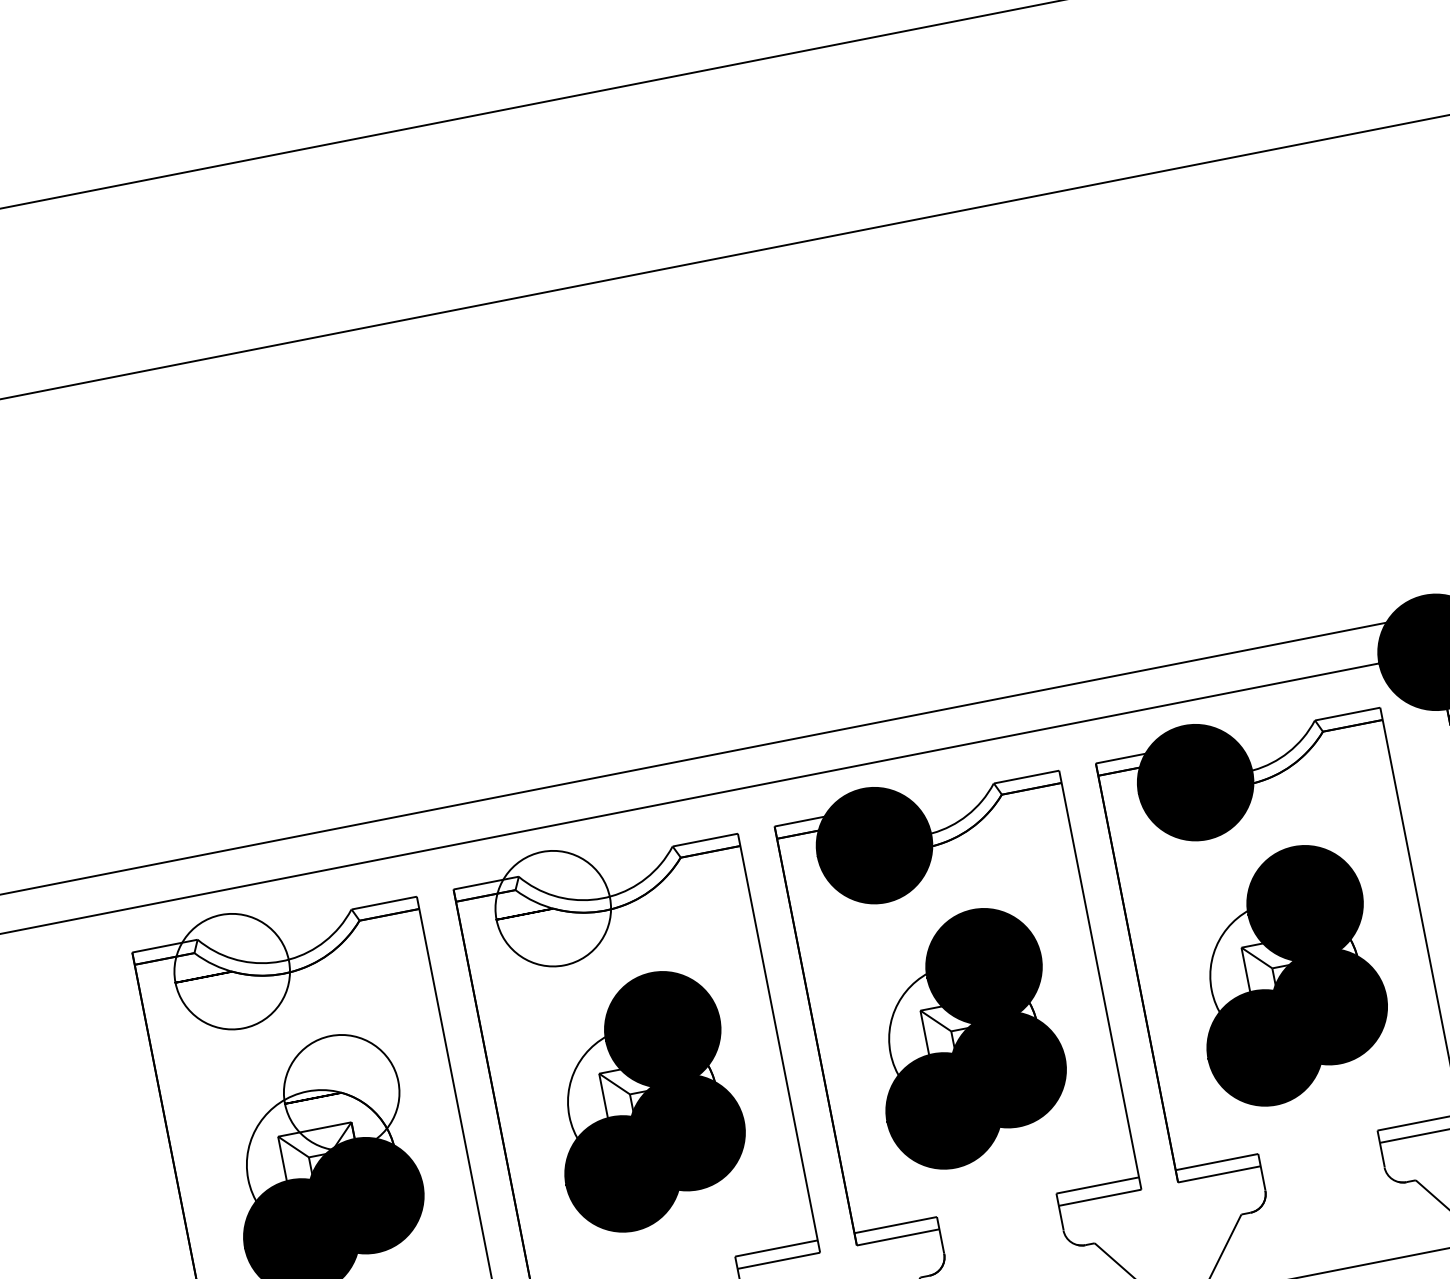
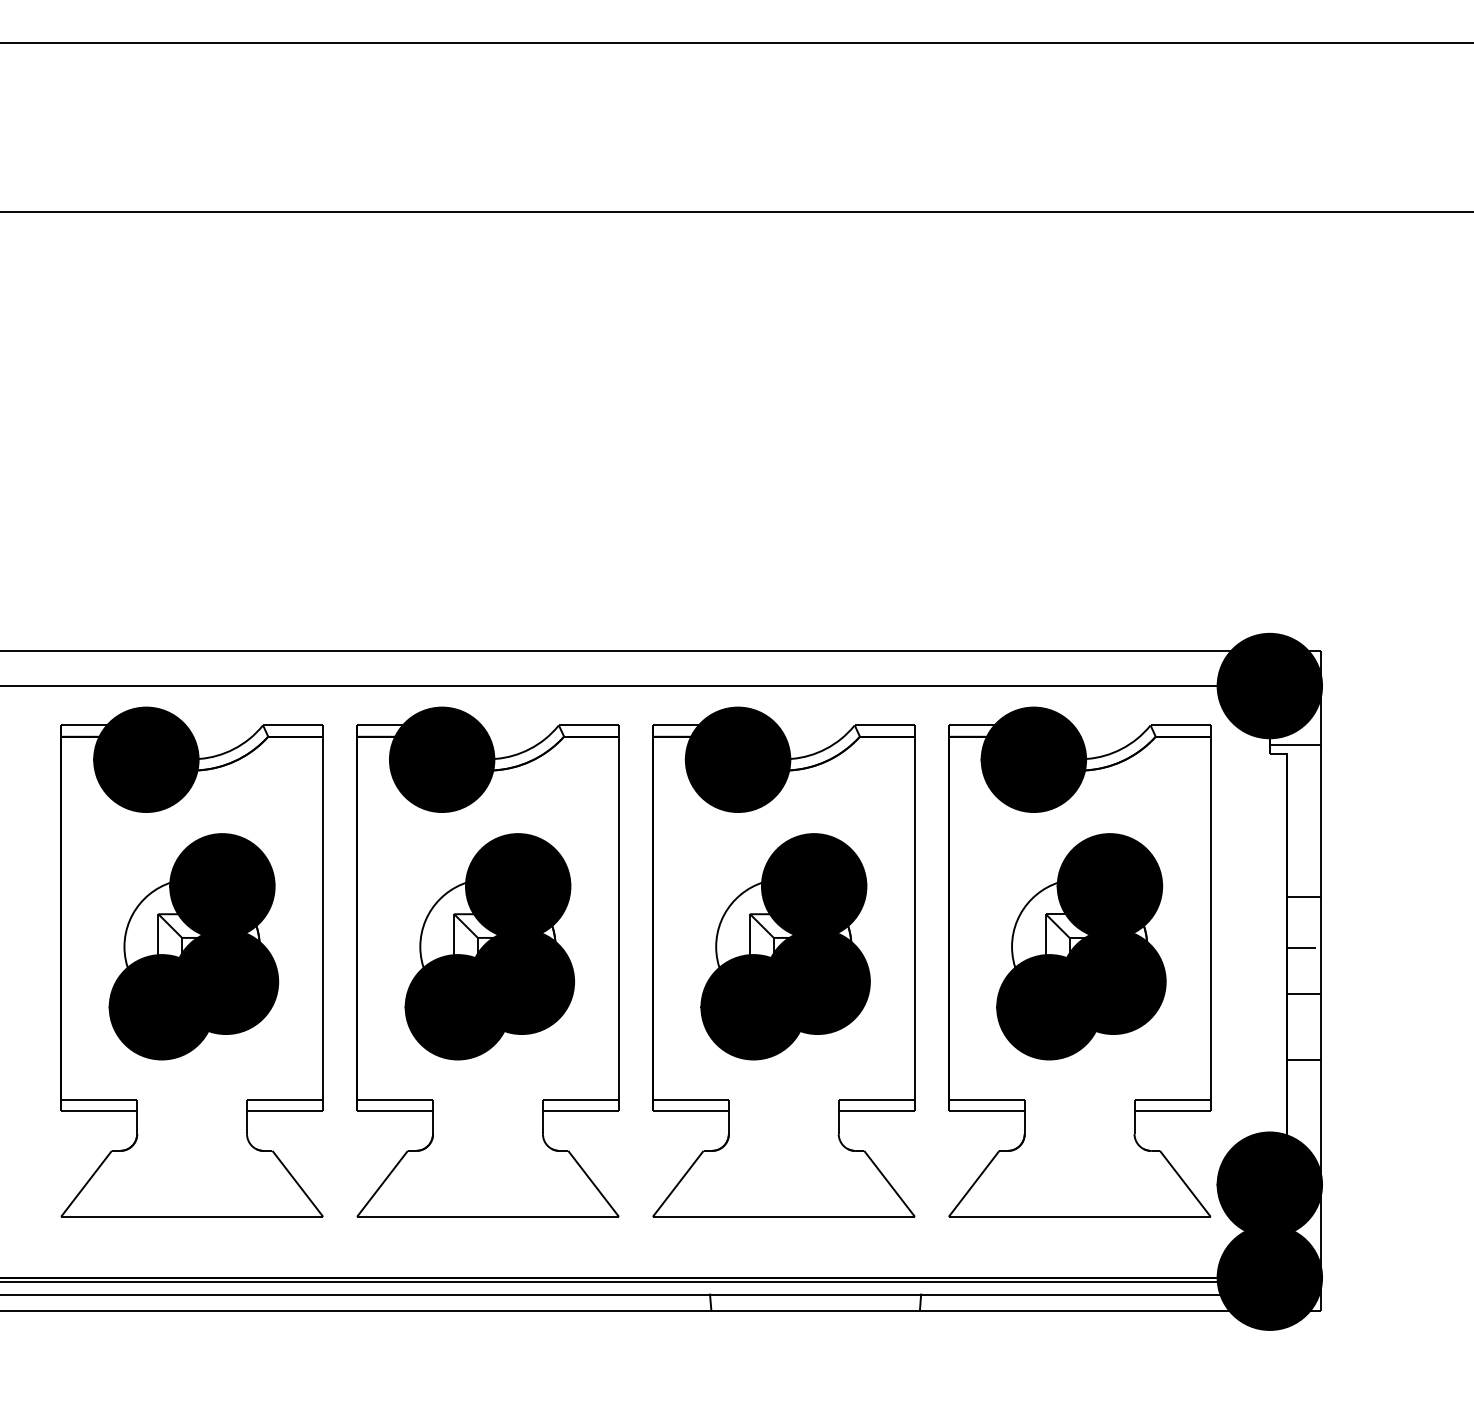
fill: (552, 908) -> (441, 759), added
fill: (232, 971) -> (146, 759), added
fill: (341, 1092) -> (222, 886), added

